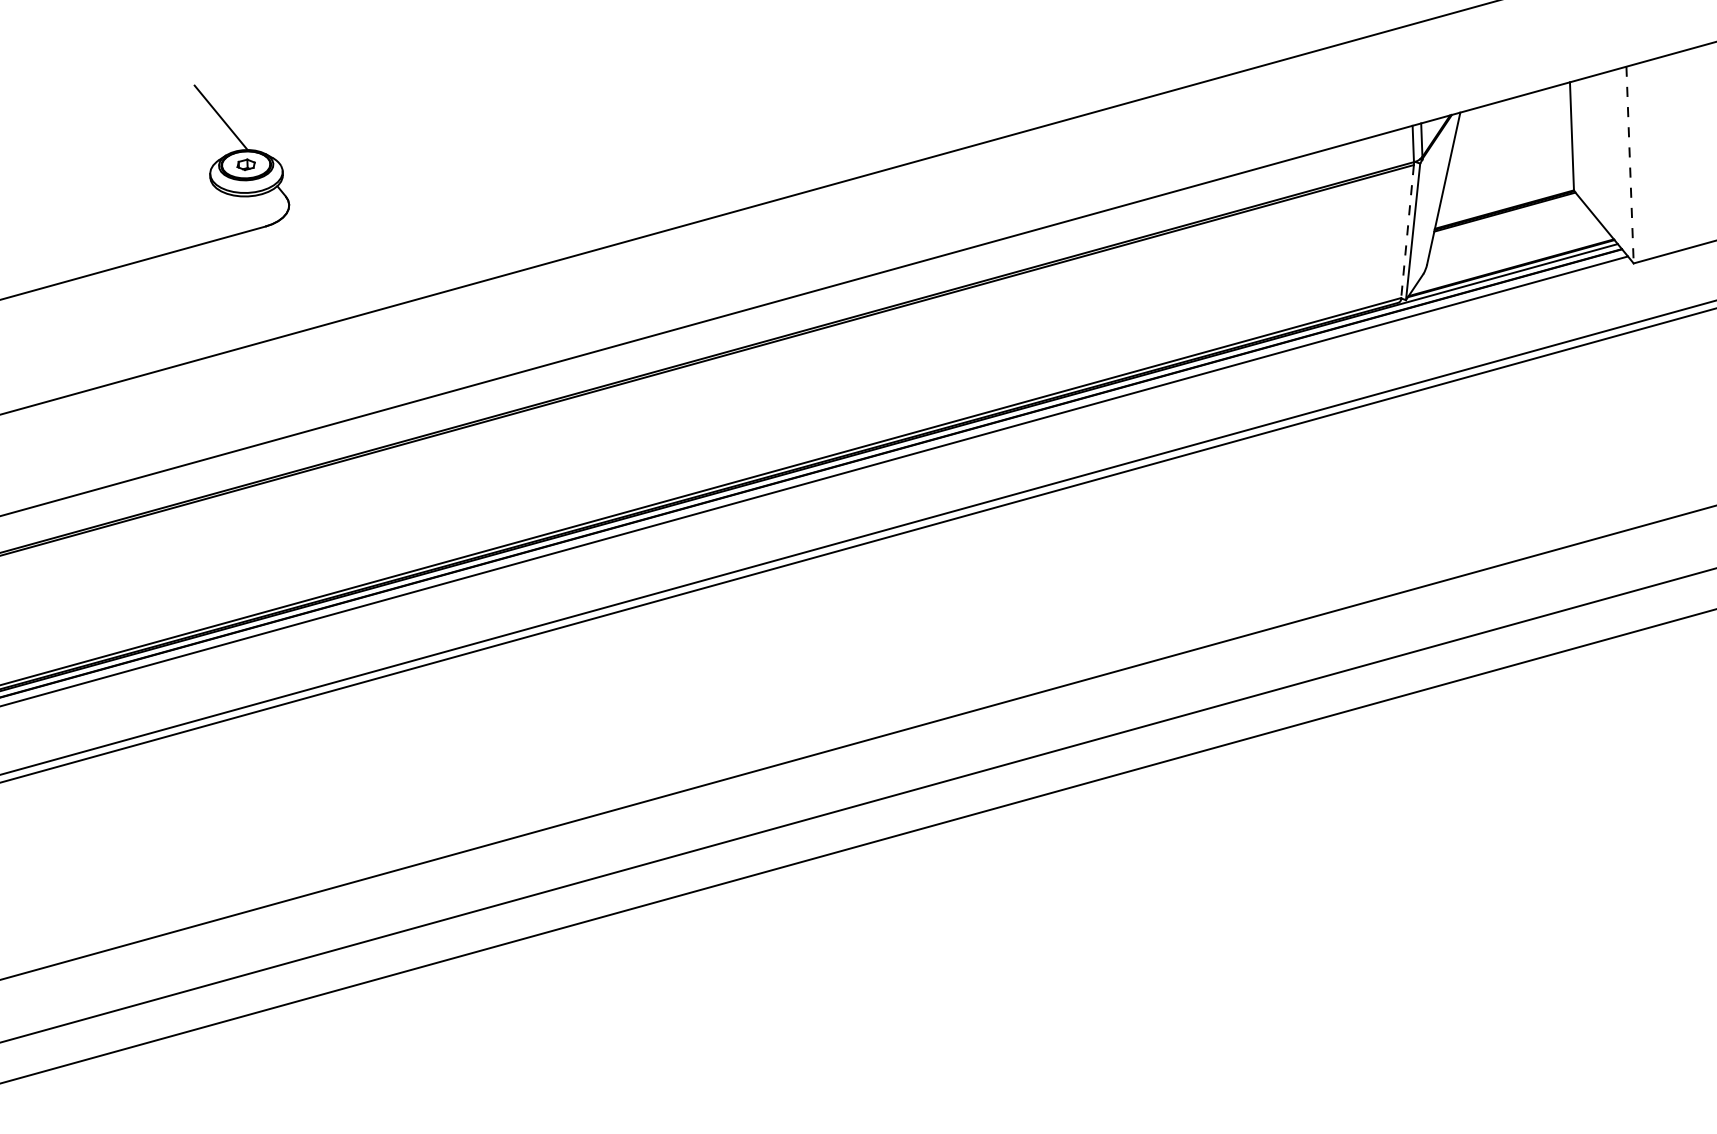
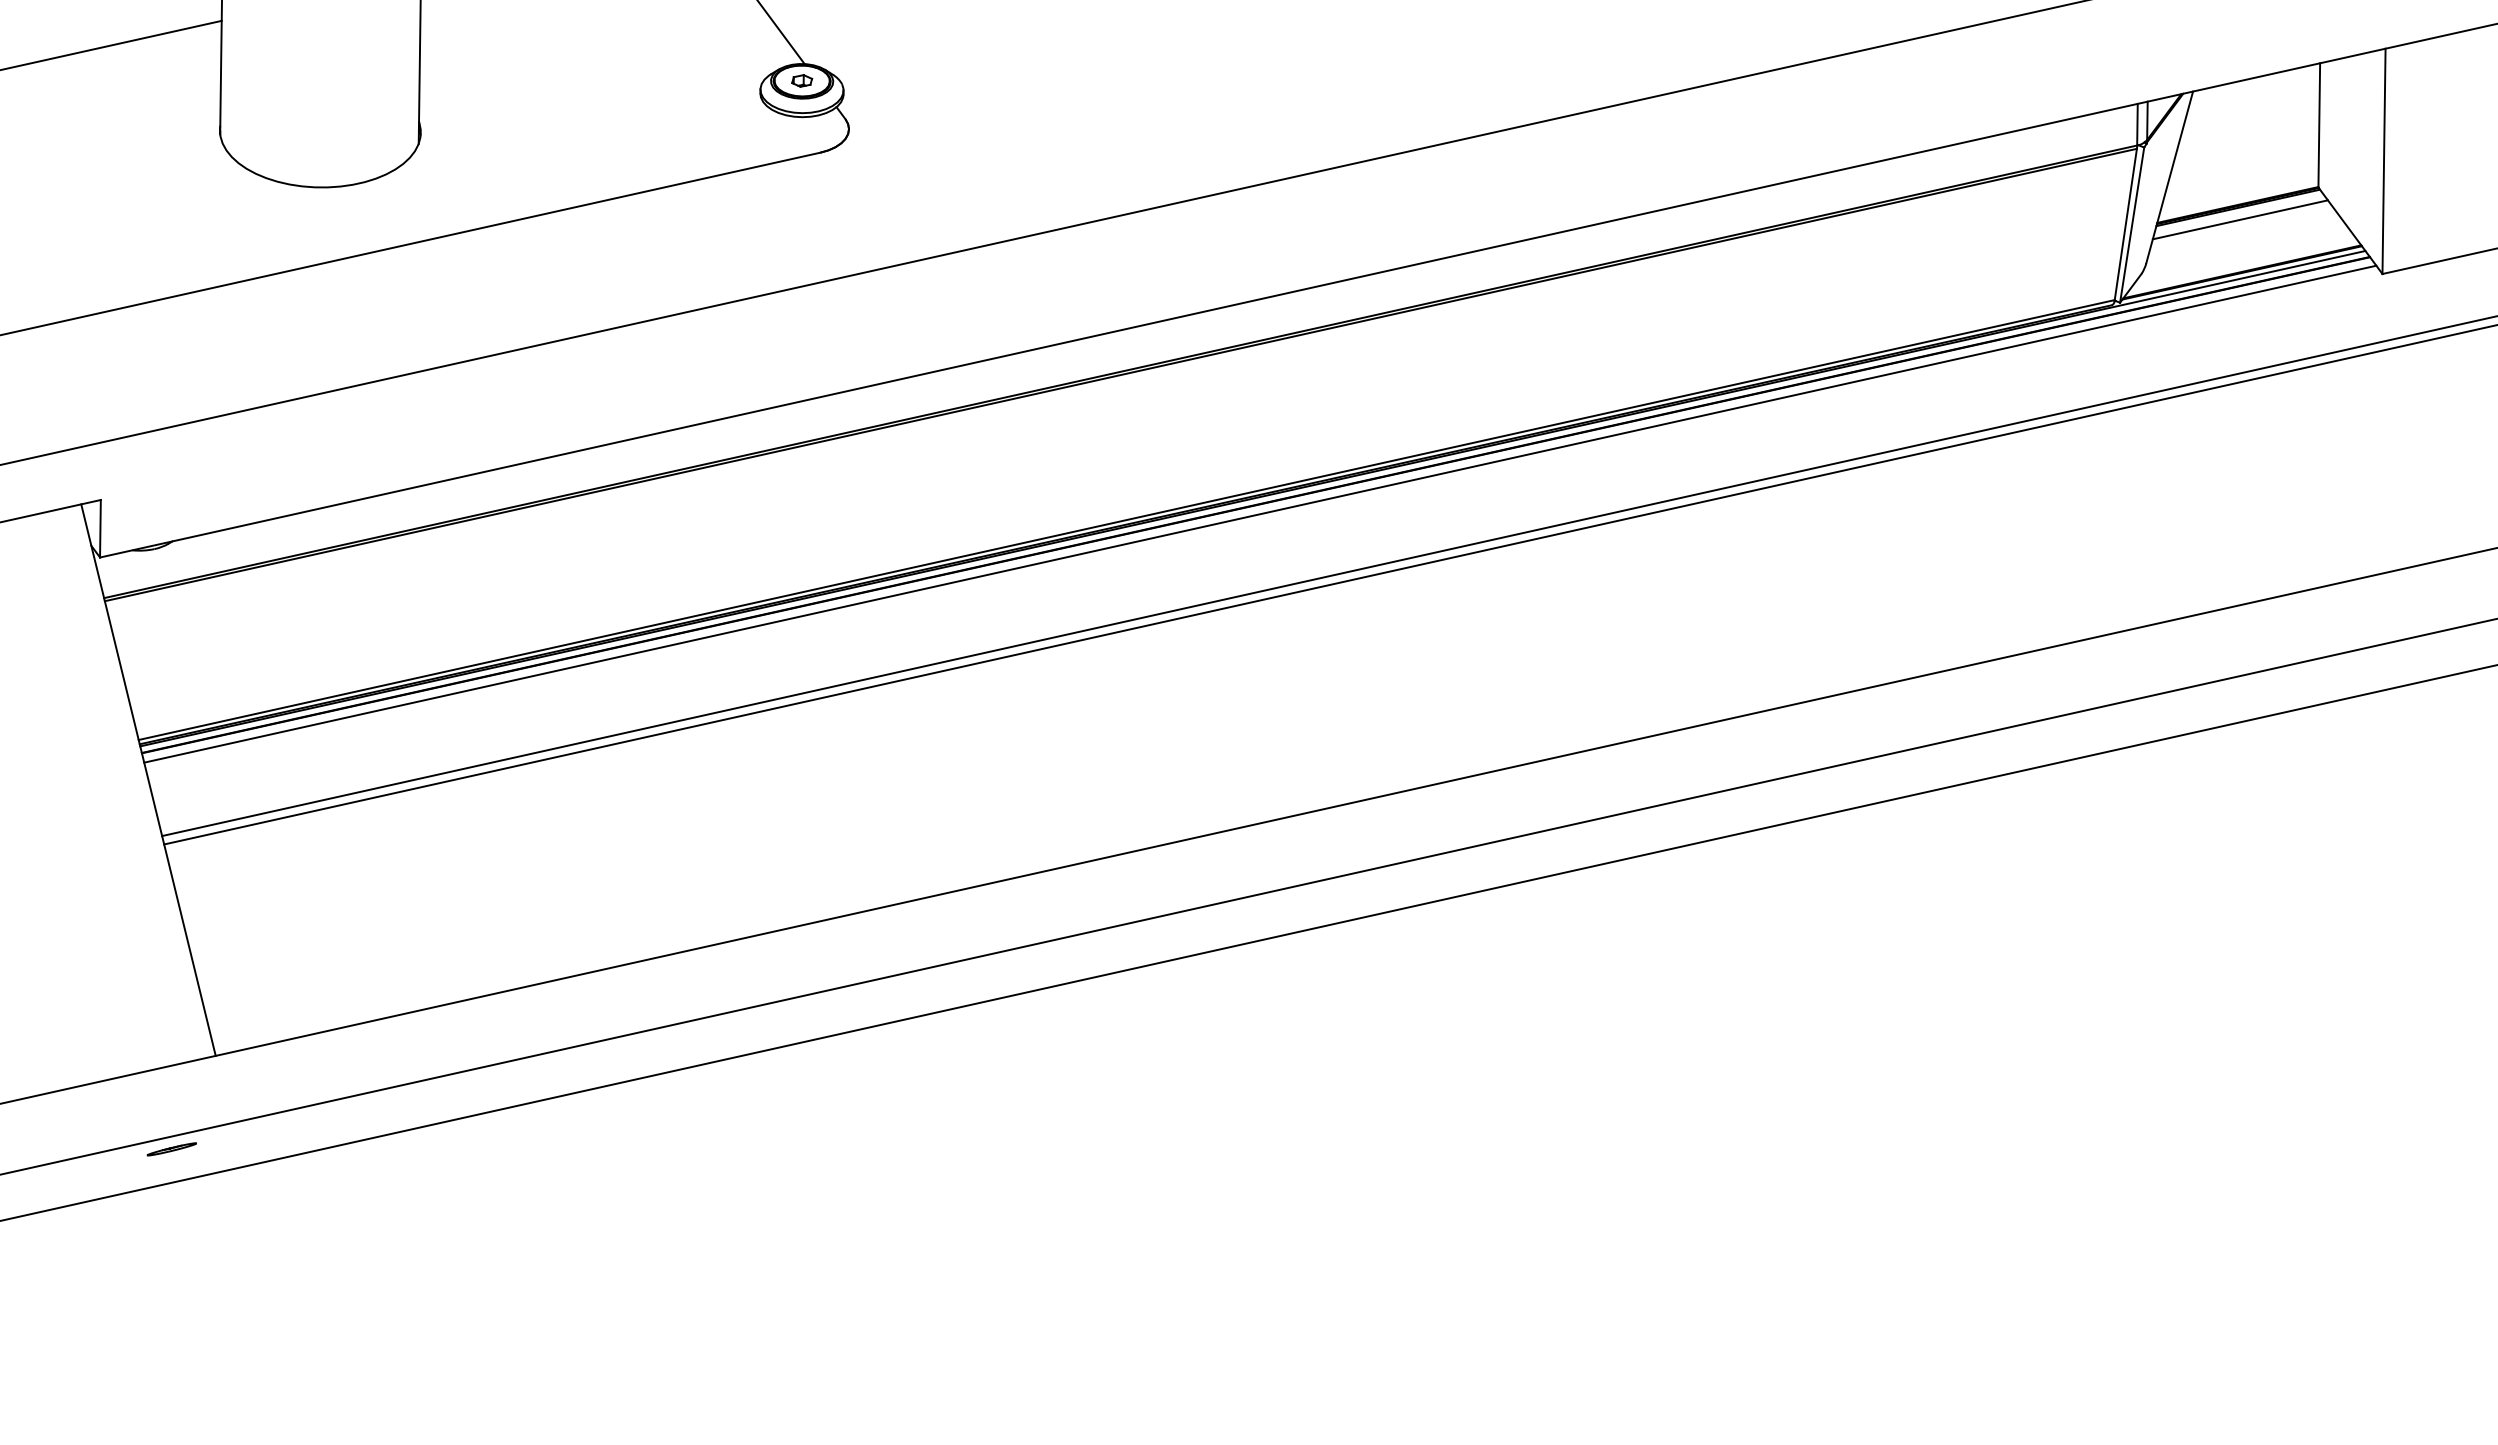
line: (1630, 165) -> (2384, 161), dashed -> solid
line: (1506, 222) -> (2239, 219), added
line: (1407, 231) -> (2125, 224), dashed -> solid

